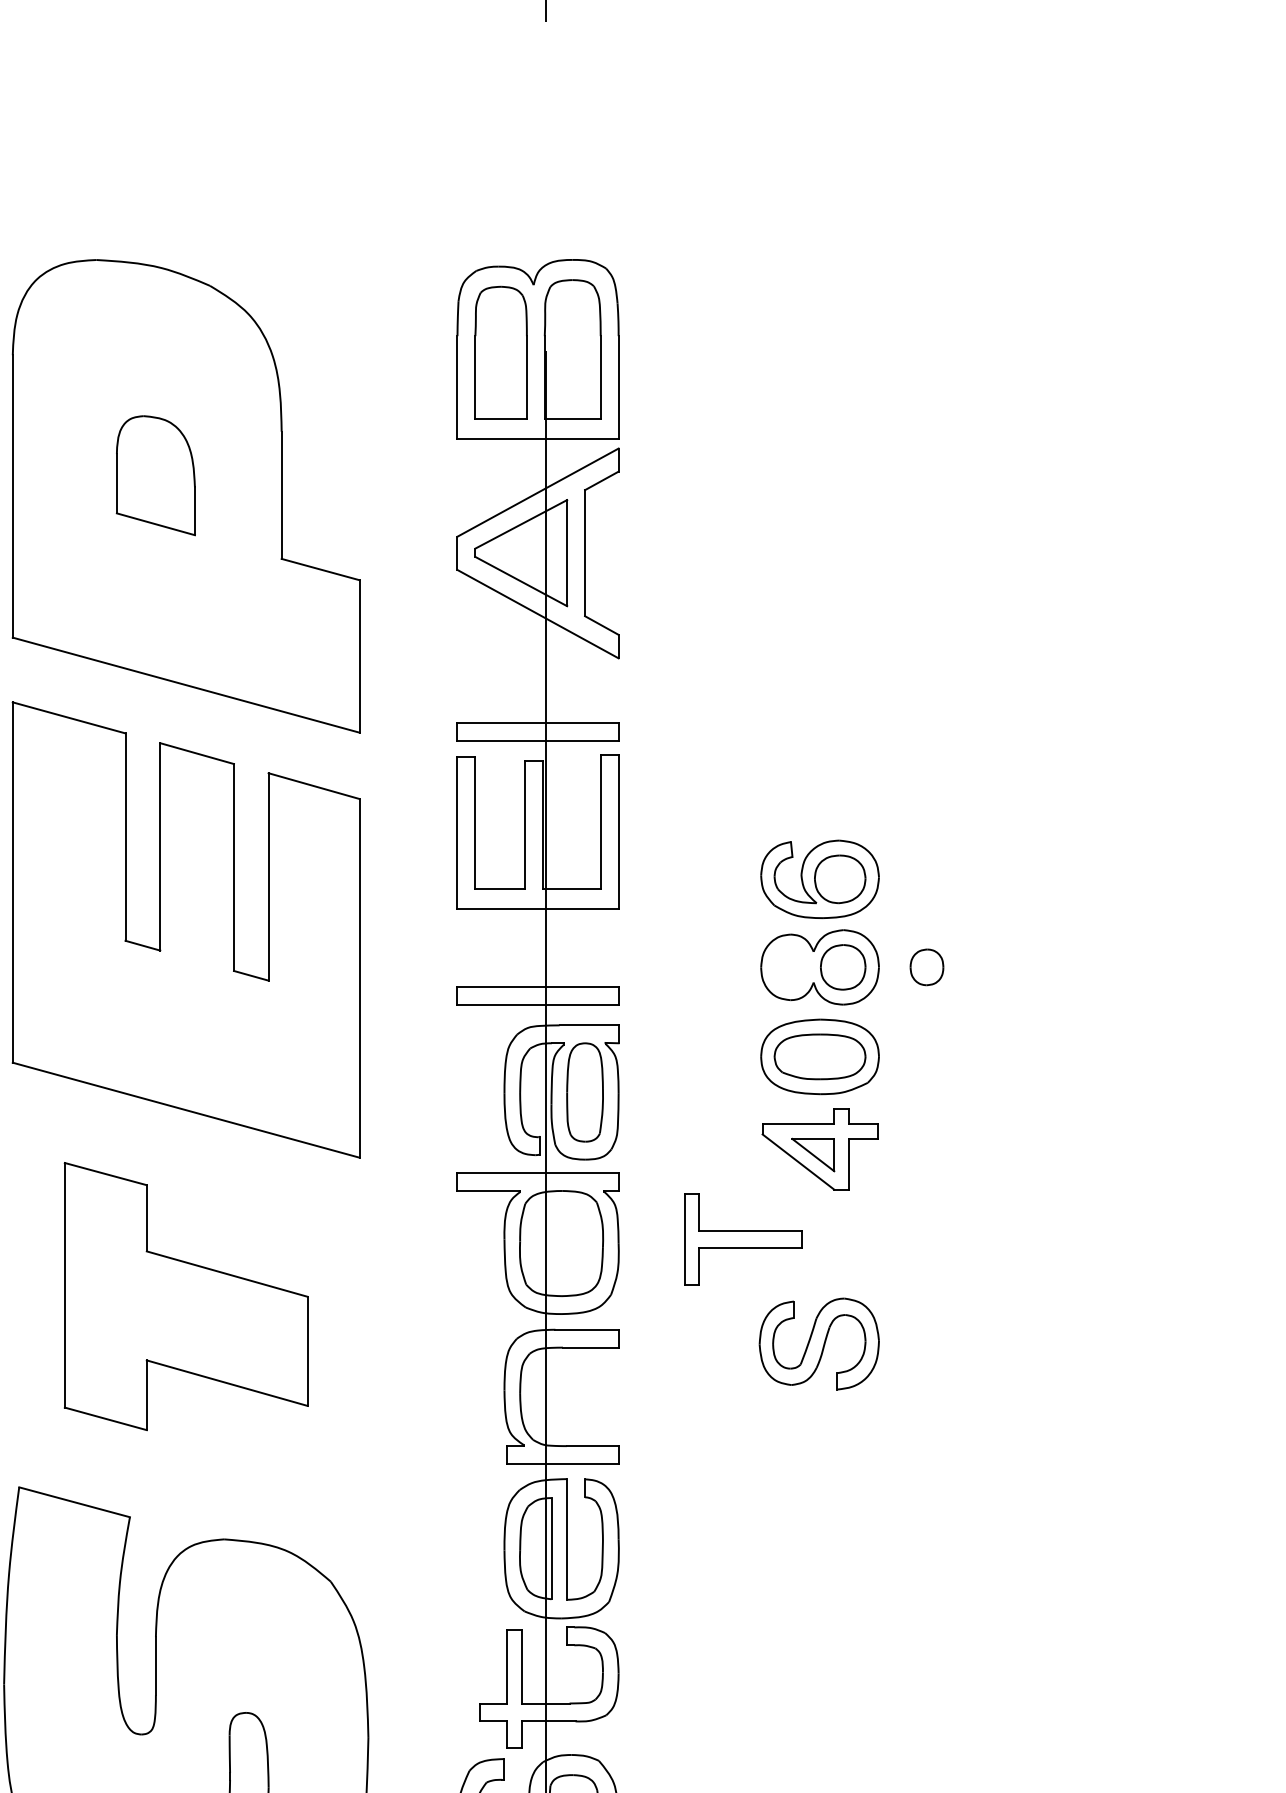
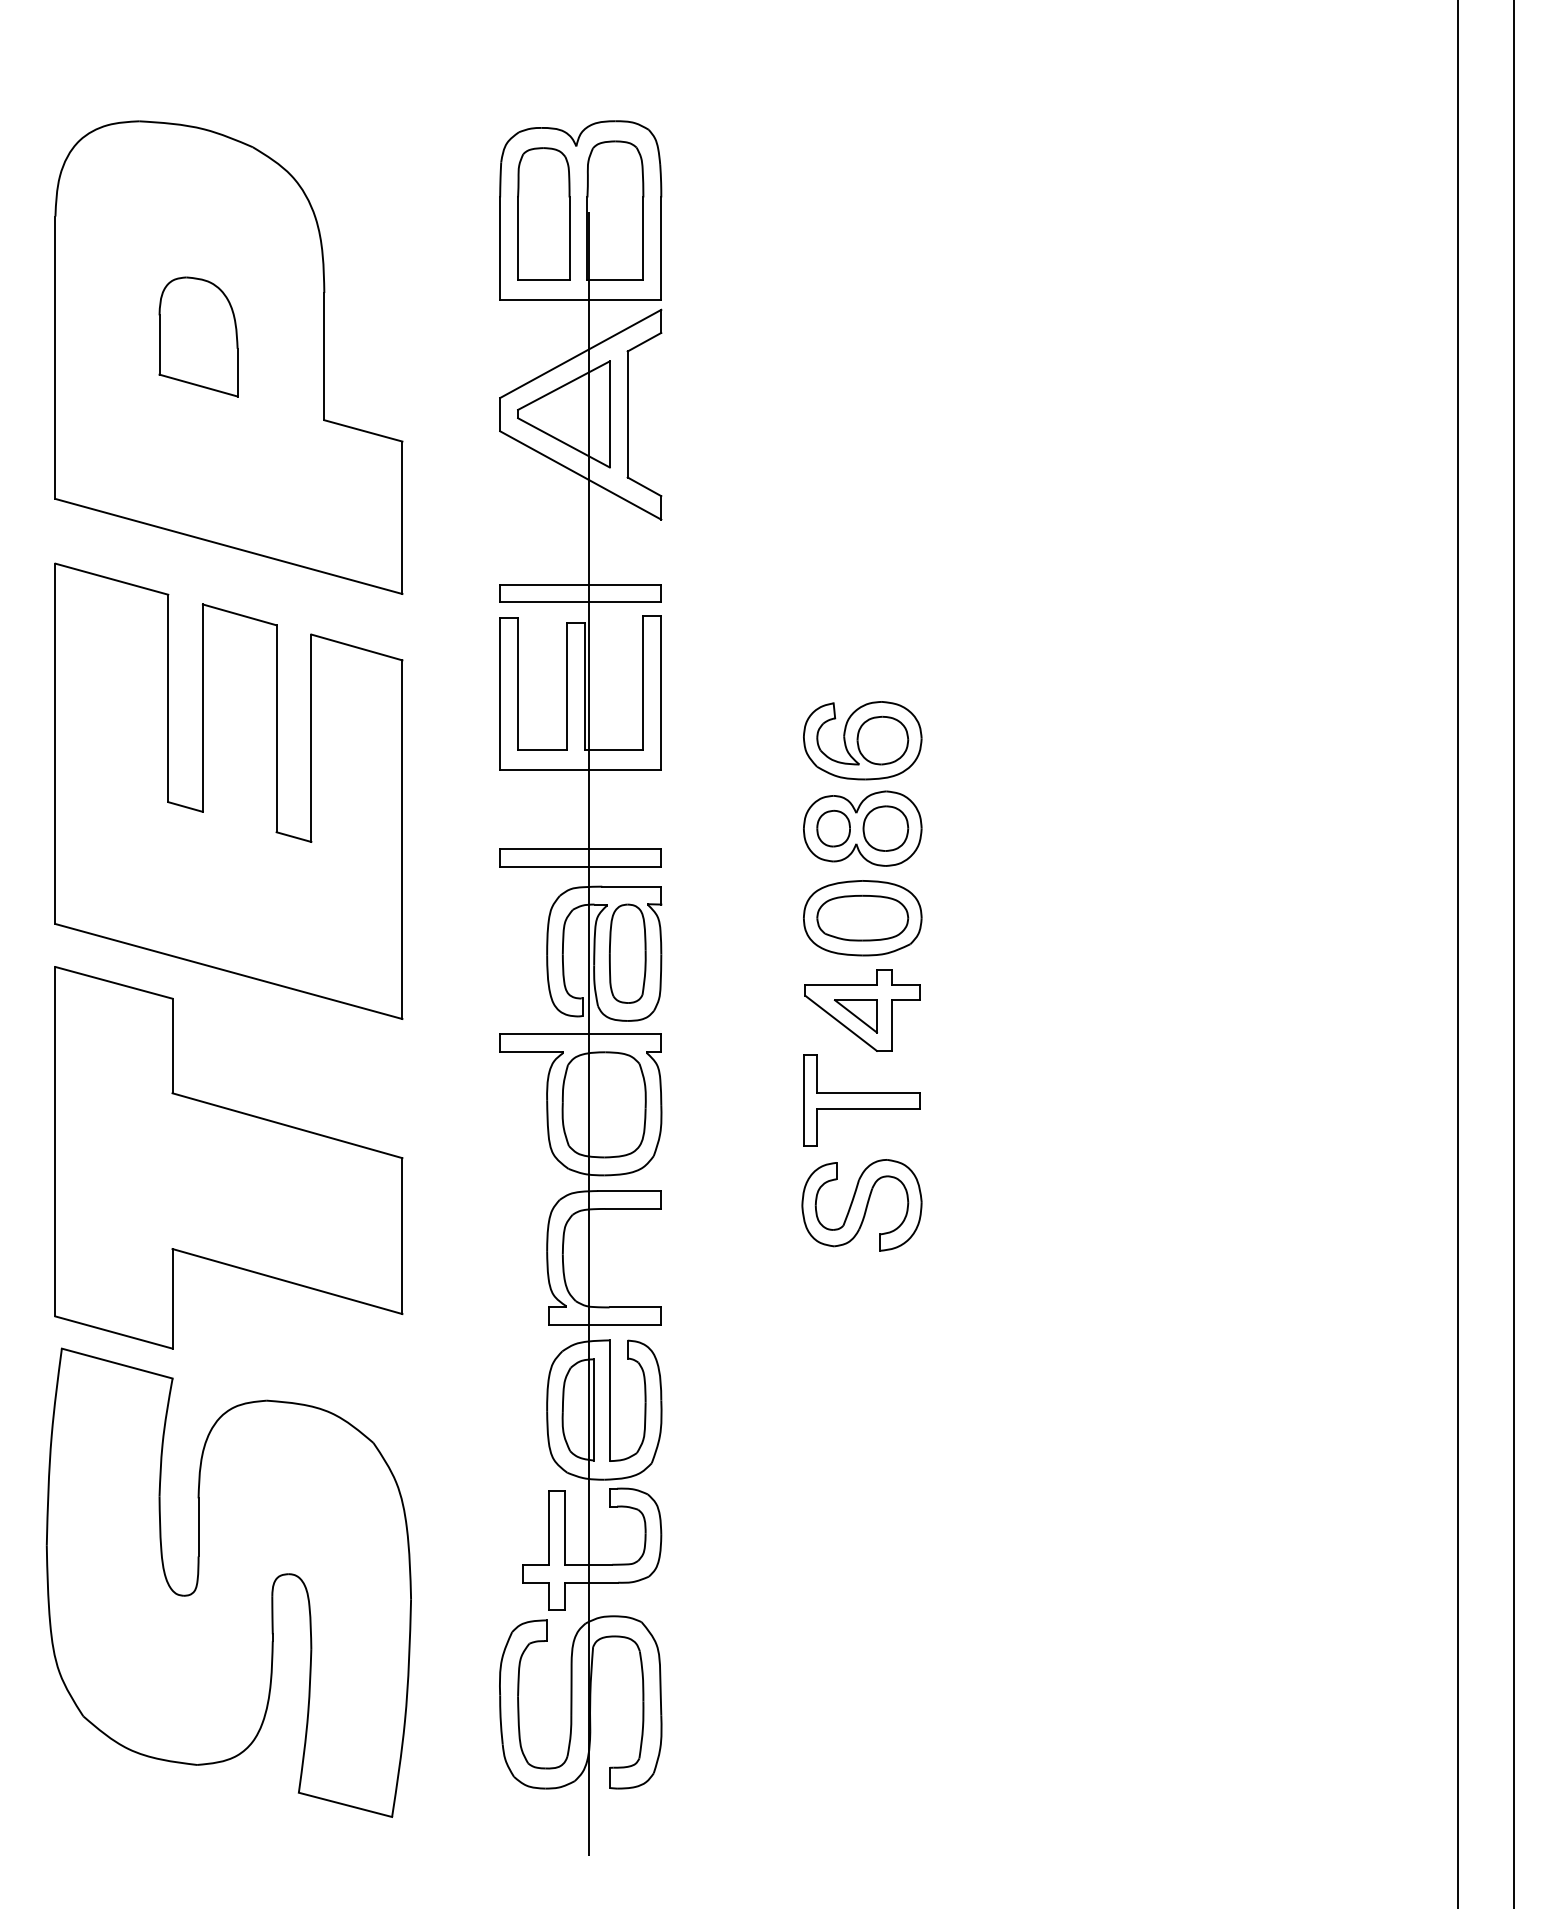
part: (926, 967) -> (833, 828), moved
part: (742, 1239) -> (861, 1100), moved
part: (185, 1296) -> (228, 1157), size x1.43

